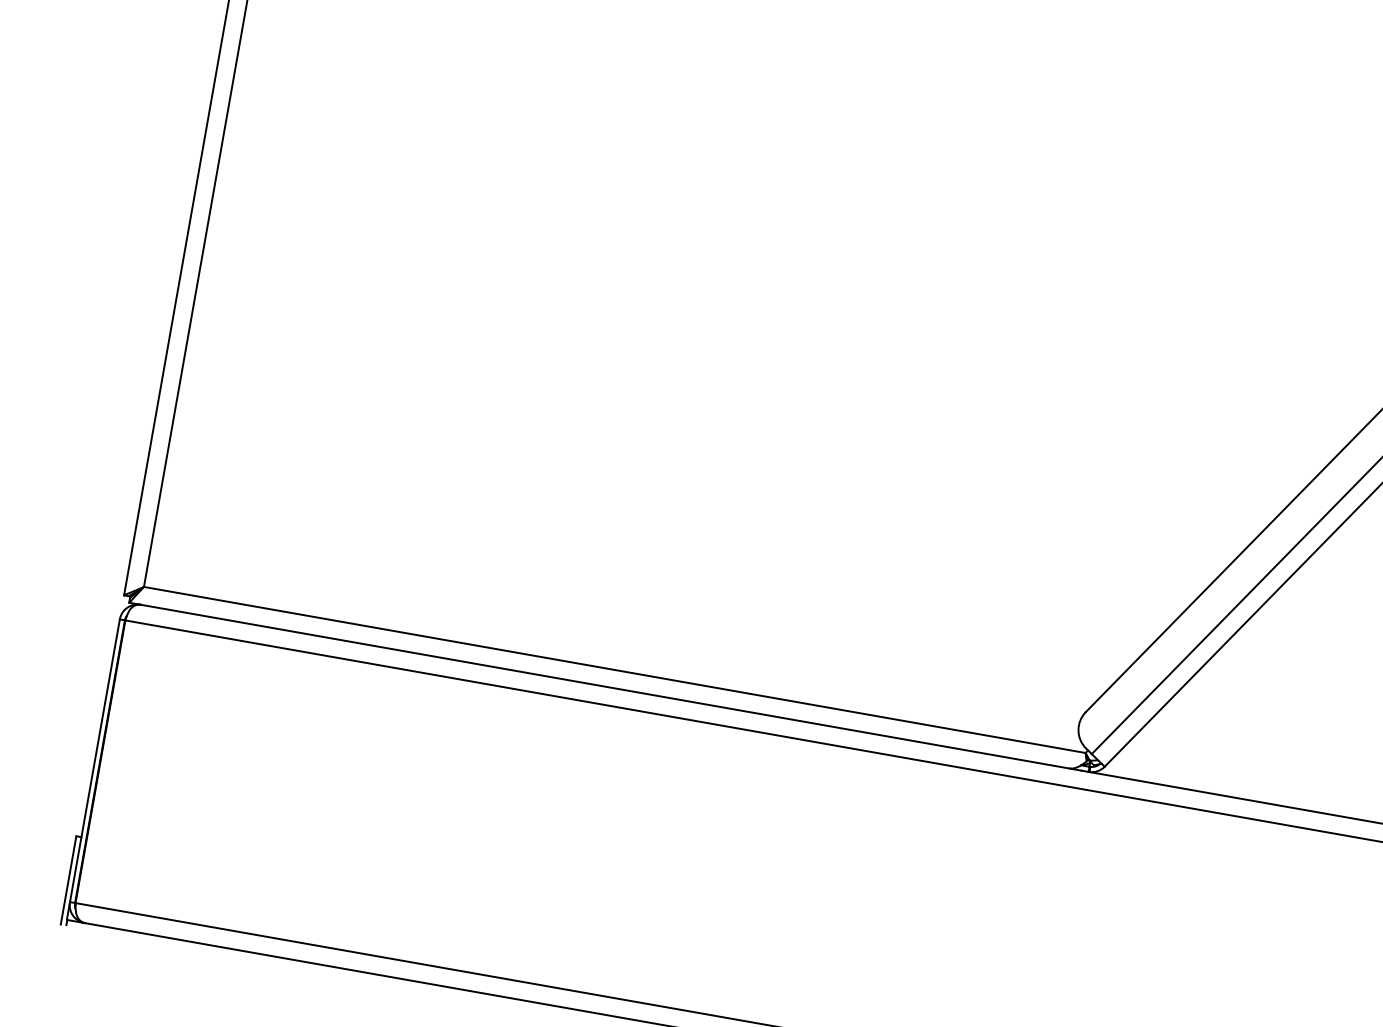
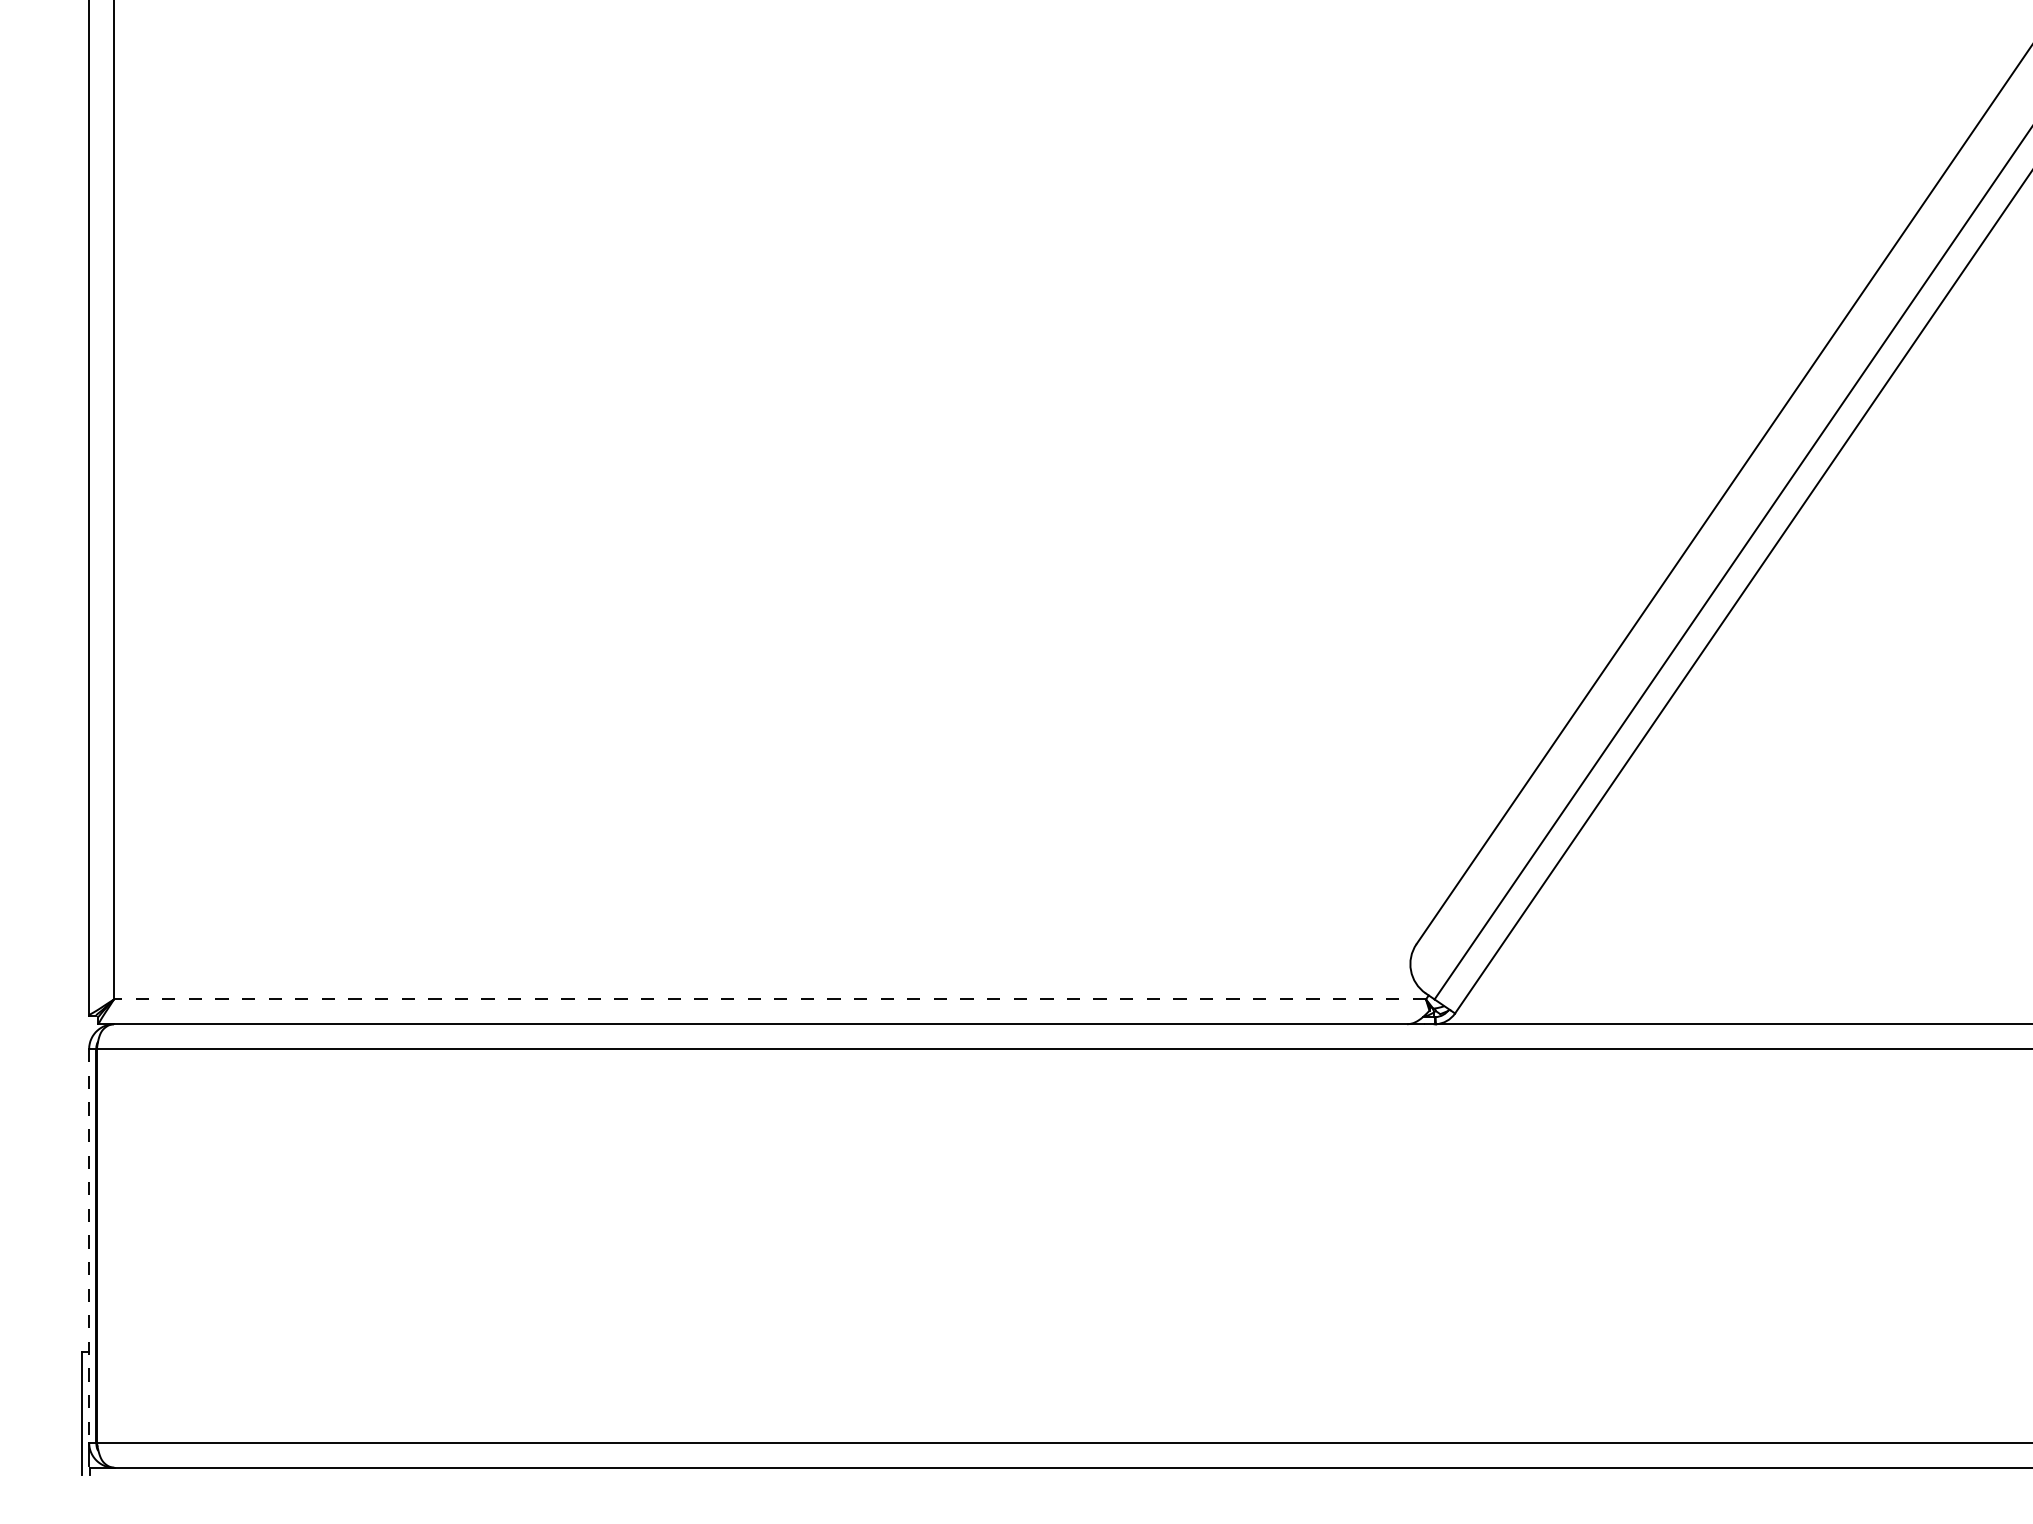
line: (615, 670) -> (770, 999), solid -> dashed
line: (95, 761) -> (89, 1246), solid -> dashed

